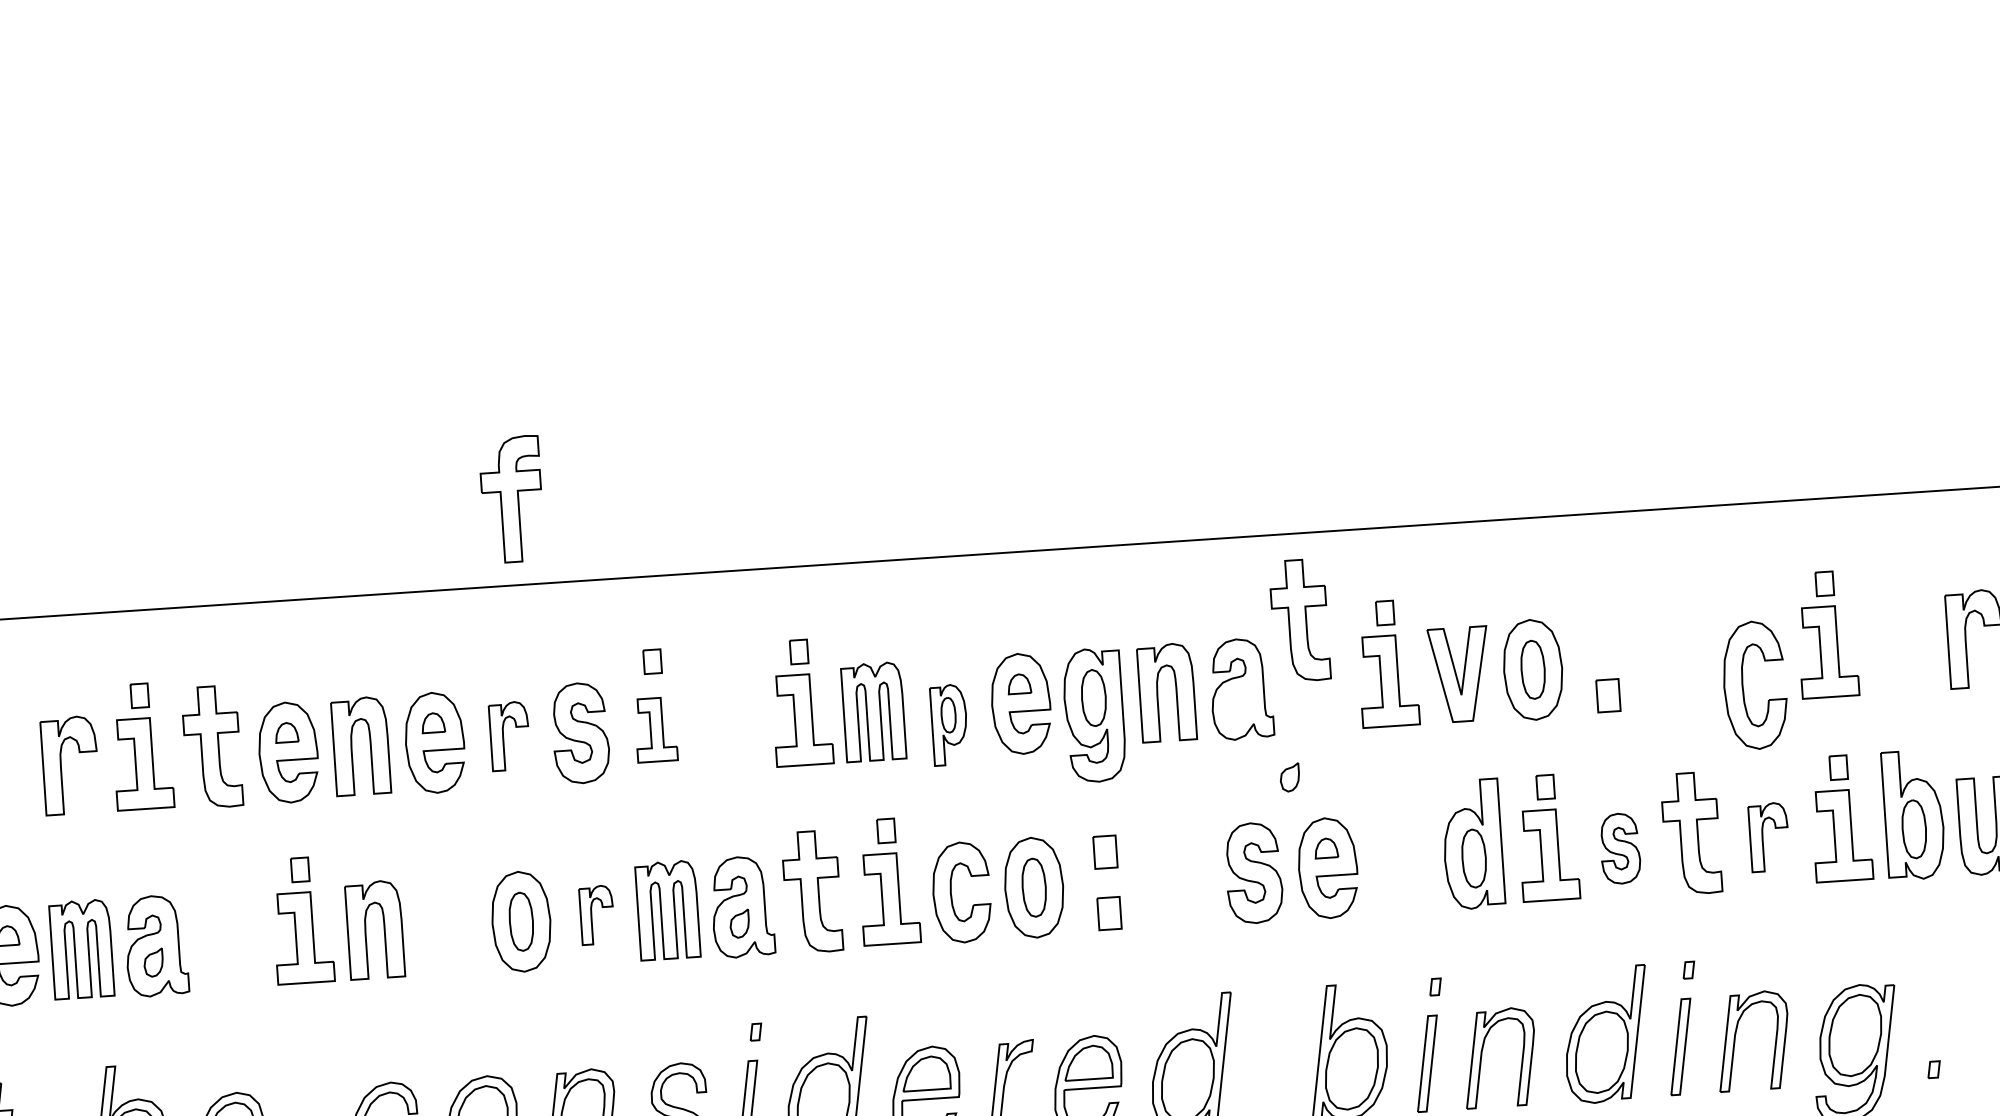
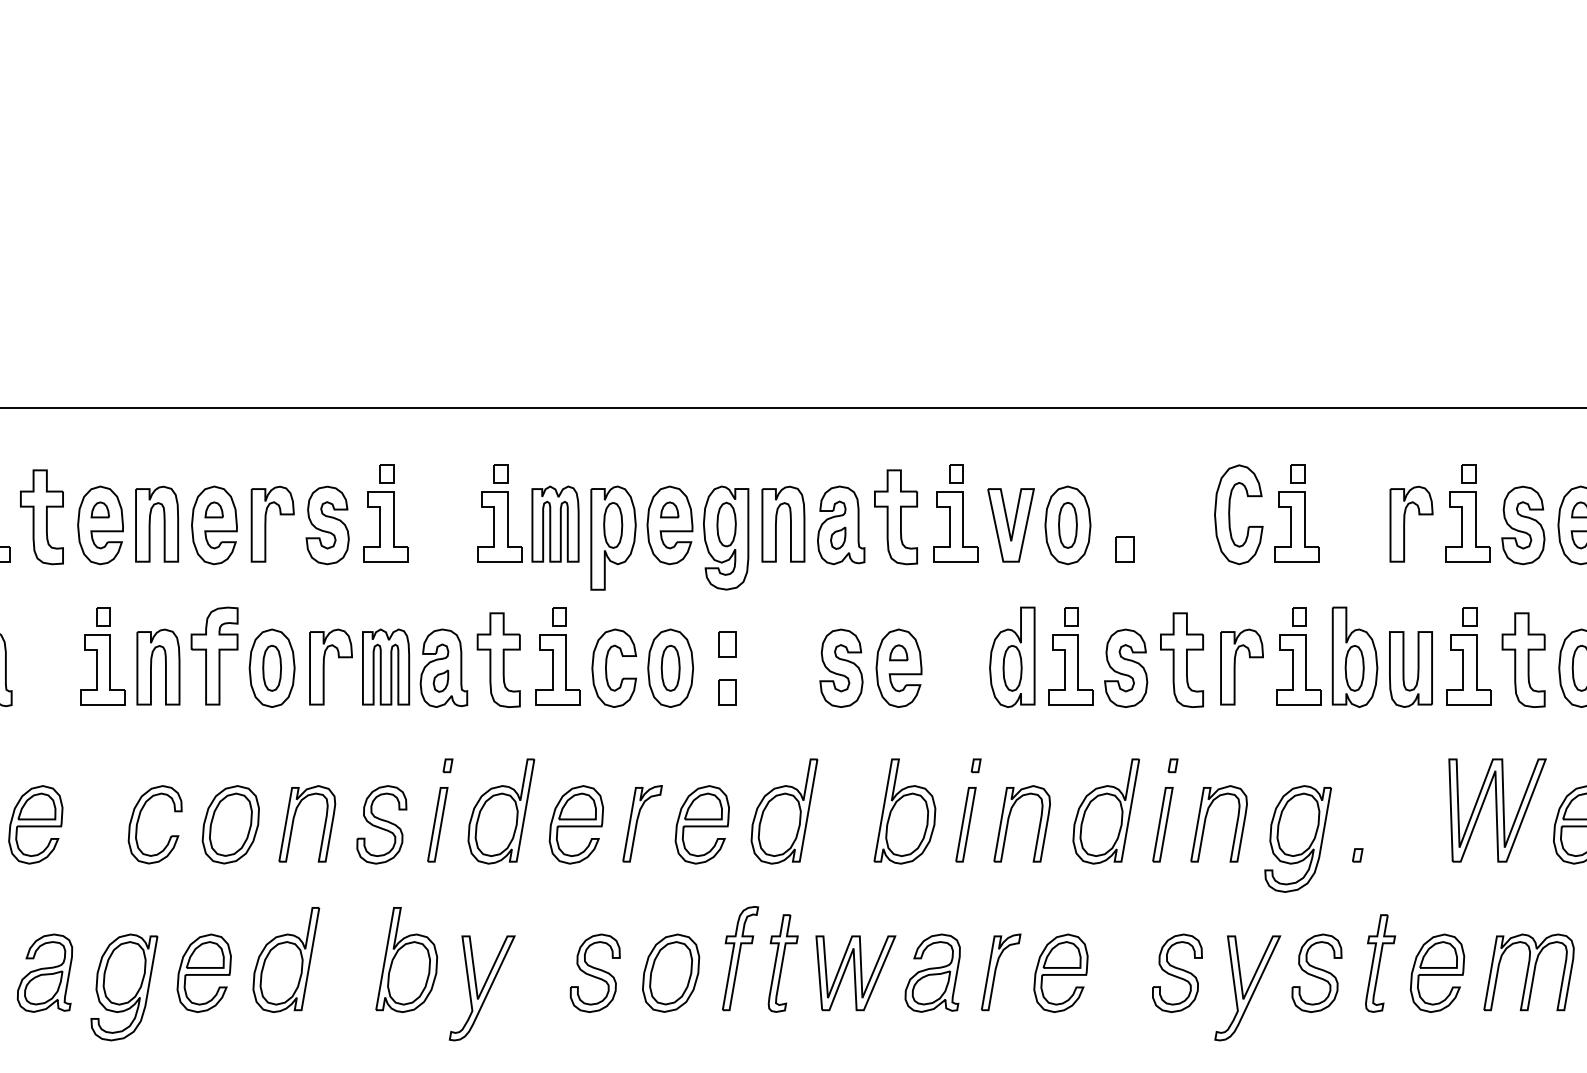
part: (511, 498) -> (214, 655), moved
part: (1299, 620) -> (895, 517), moved
part: (1744, 685) -> (1230, 514), moved
part: (949, 724) -> (613, 537), size x1.67
part: (655, 729) -> (385, 526), size x1.43
part: (509, 735) -> (272, 523), size x1.43
part: (1290, 776) -> (838, 537), moved
part: (1768, 836) -> (1241, 666), size x1.43
part: (1620, 847) -> (1126, 667), size x1.43
part: (596, 914) -> (330, 666), size x1.67

